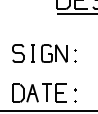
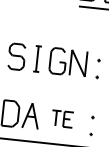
part: (54, 92) -> (62, 118), size x0.6

